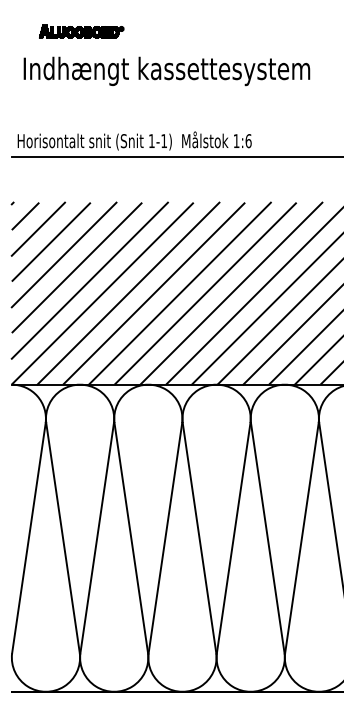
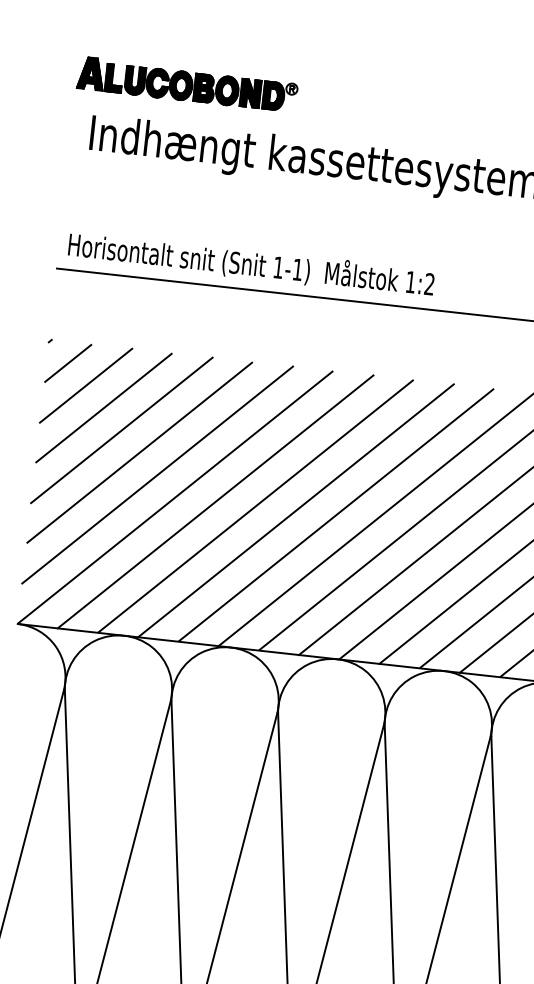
part: (81, 31) -> (187, 84), size x1.67
text: (248, 141) -> (429, 284), 1:6 -> 1:2

